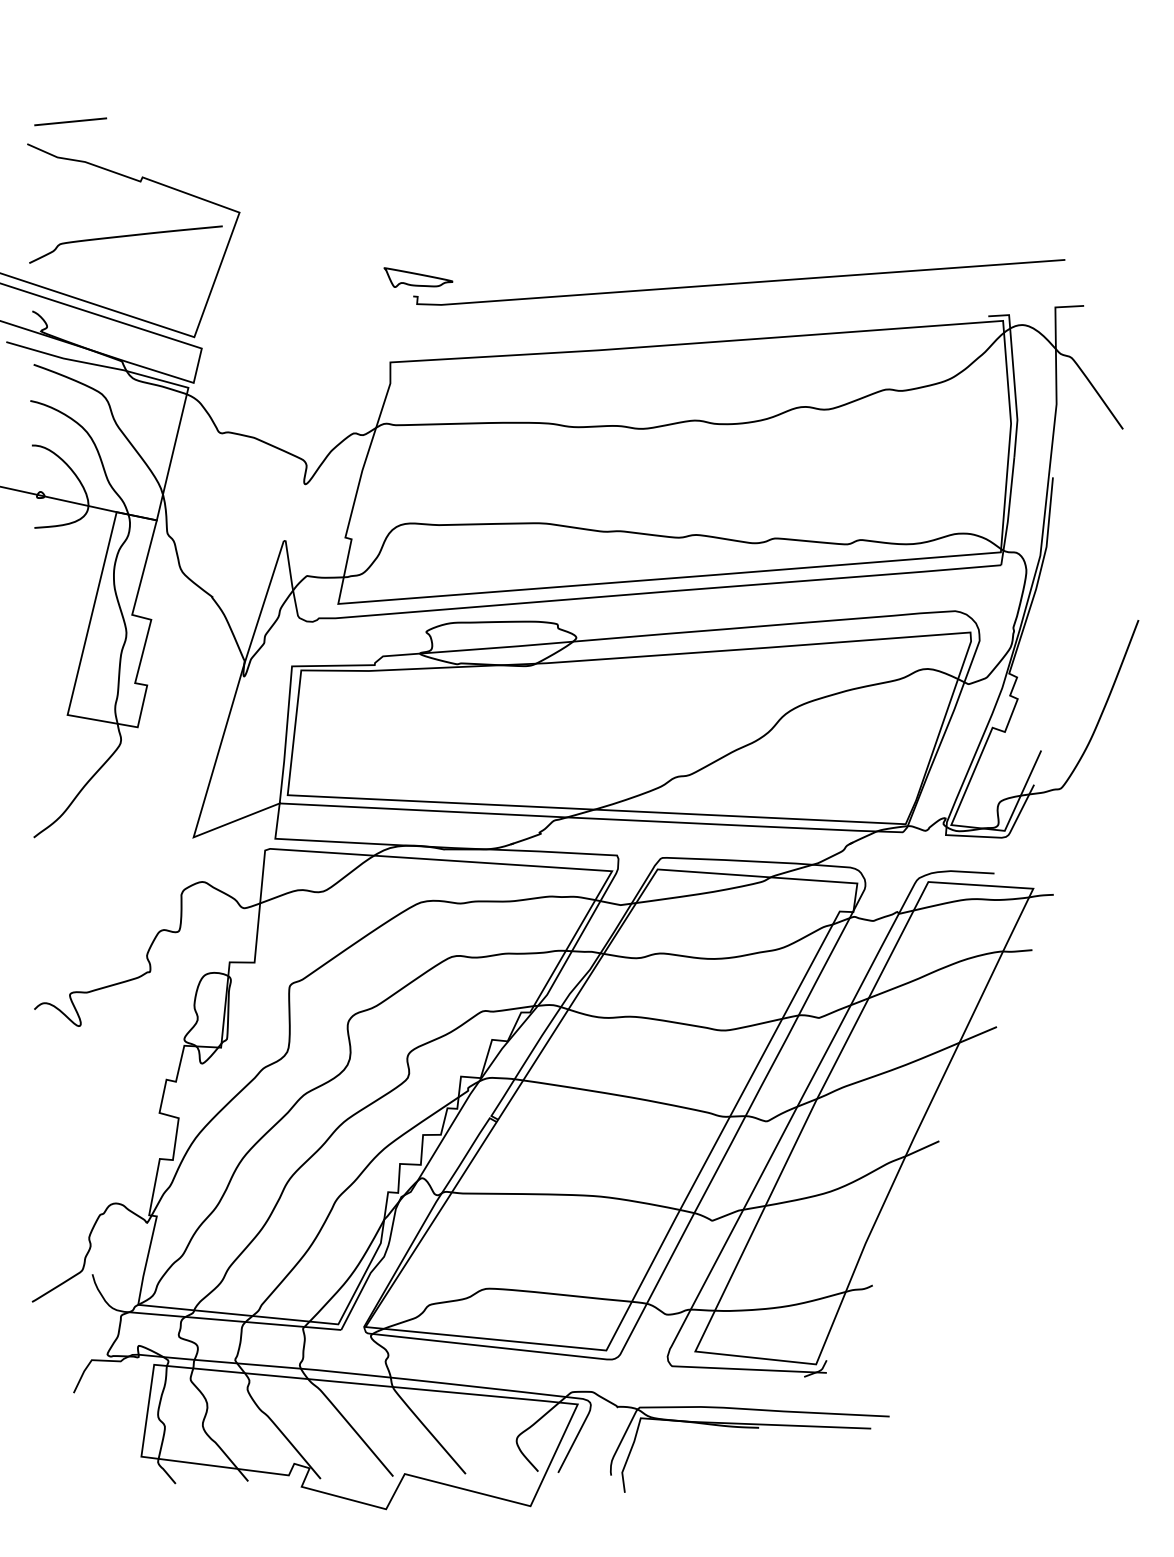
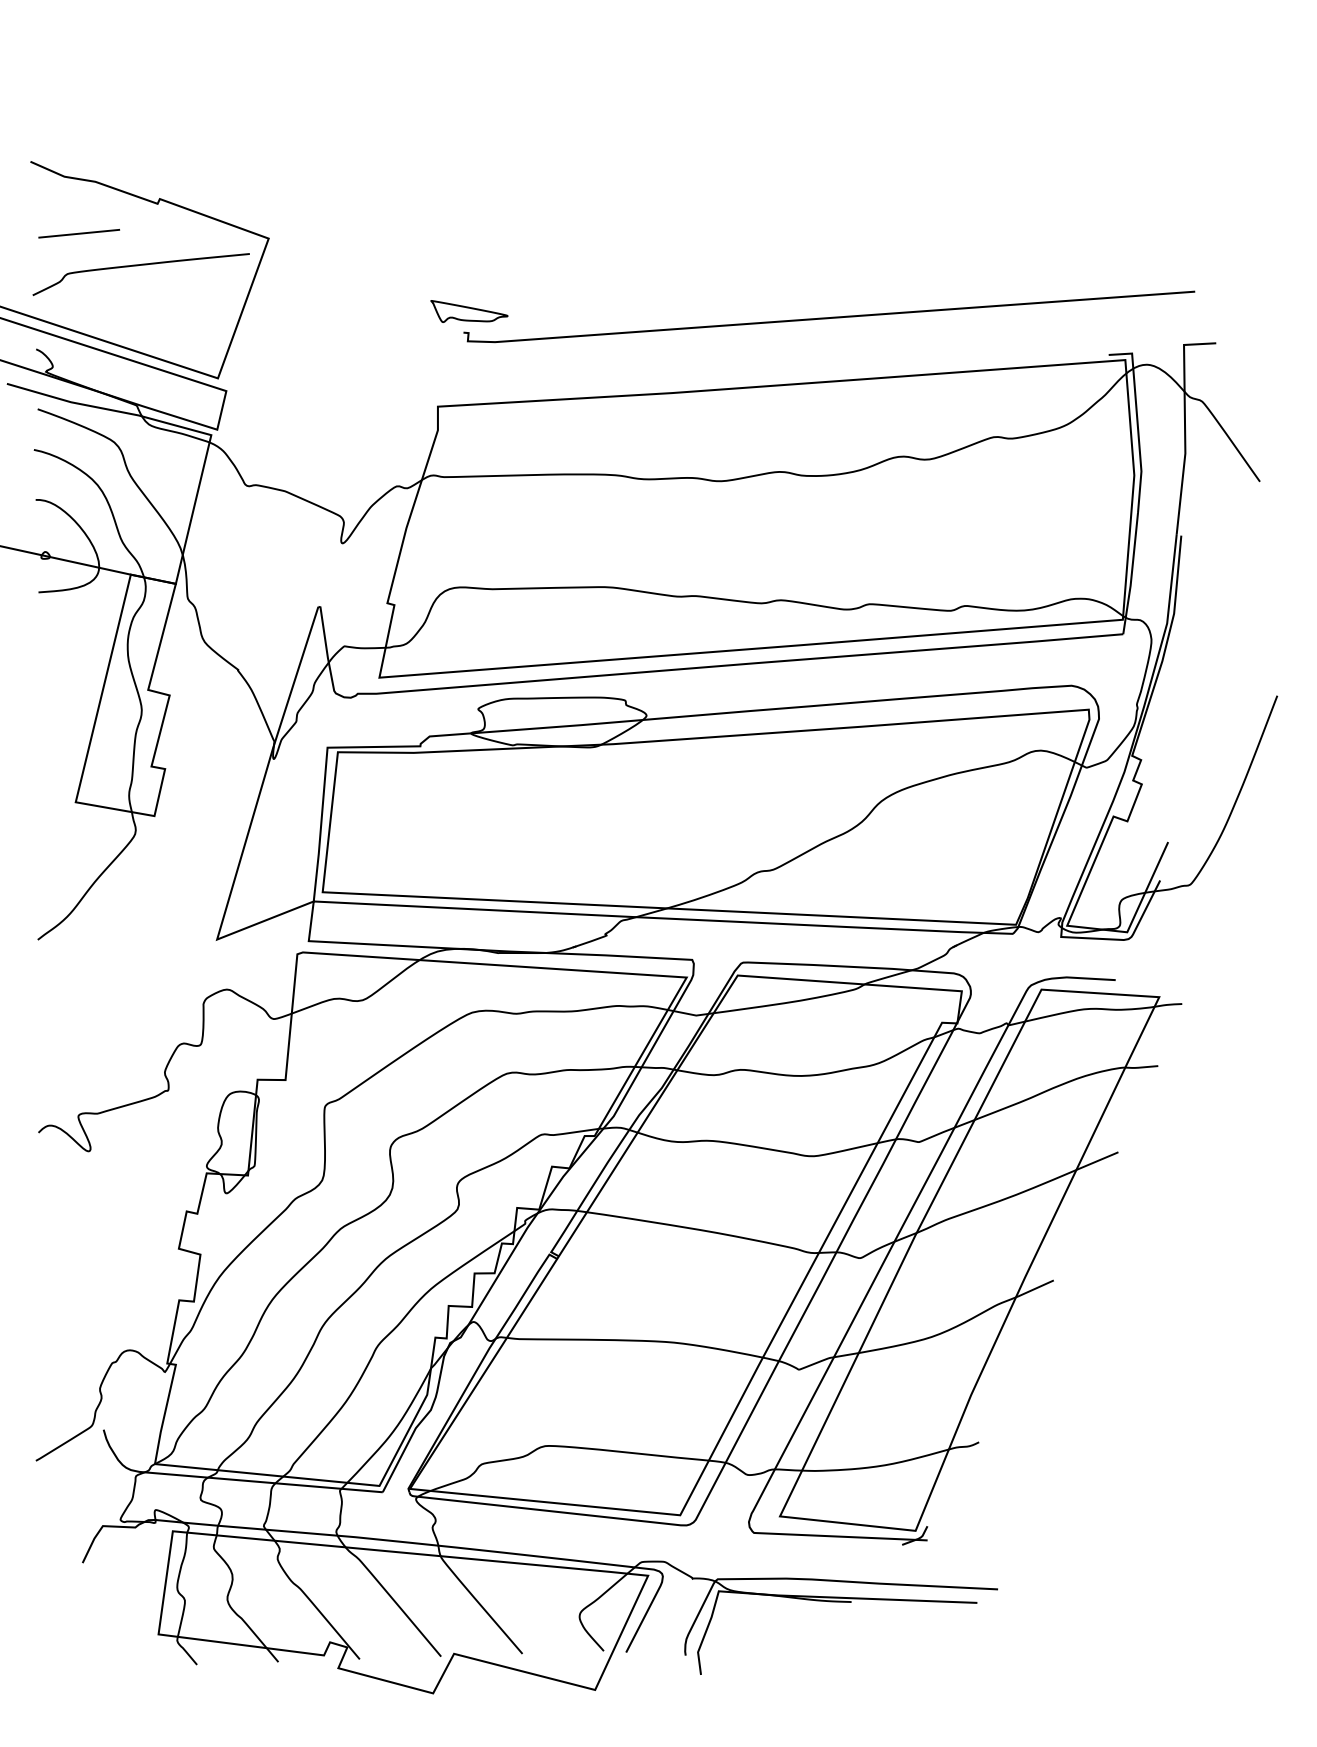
line: (70, 121) -> (78, 233), moved

